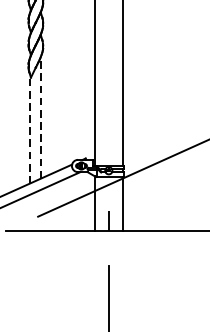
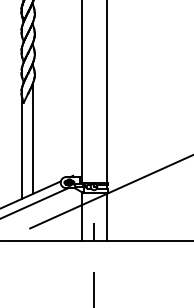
line: (40, 117) -> (32, 138), dashed -> solid
line: (29, 128) -> (22, 148), dashed -> solid

